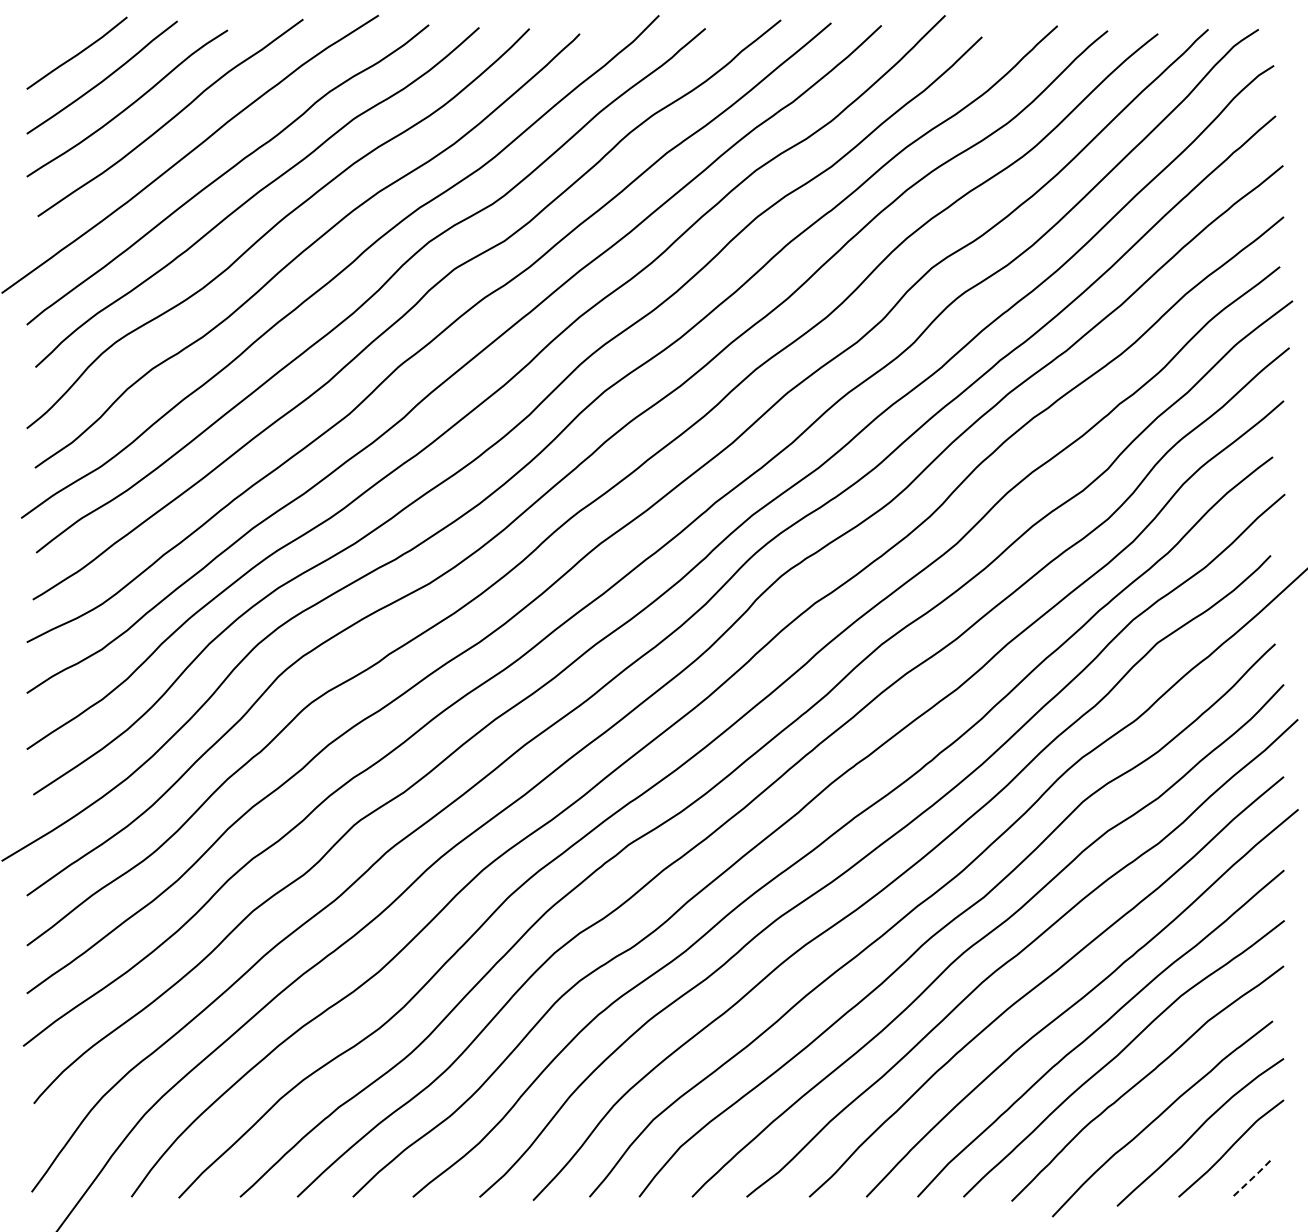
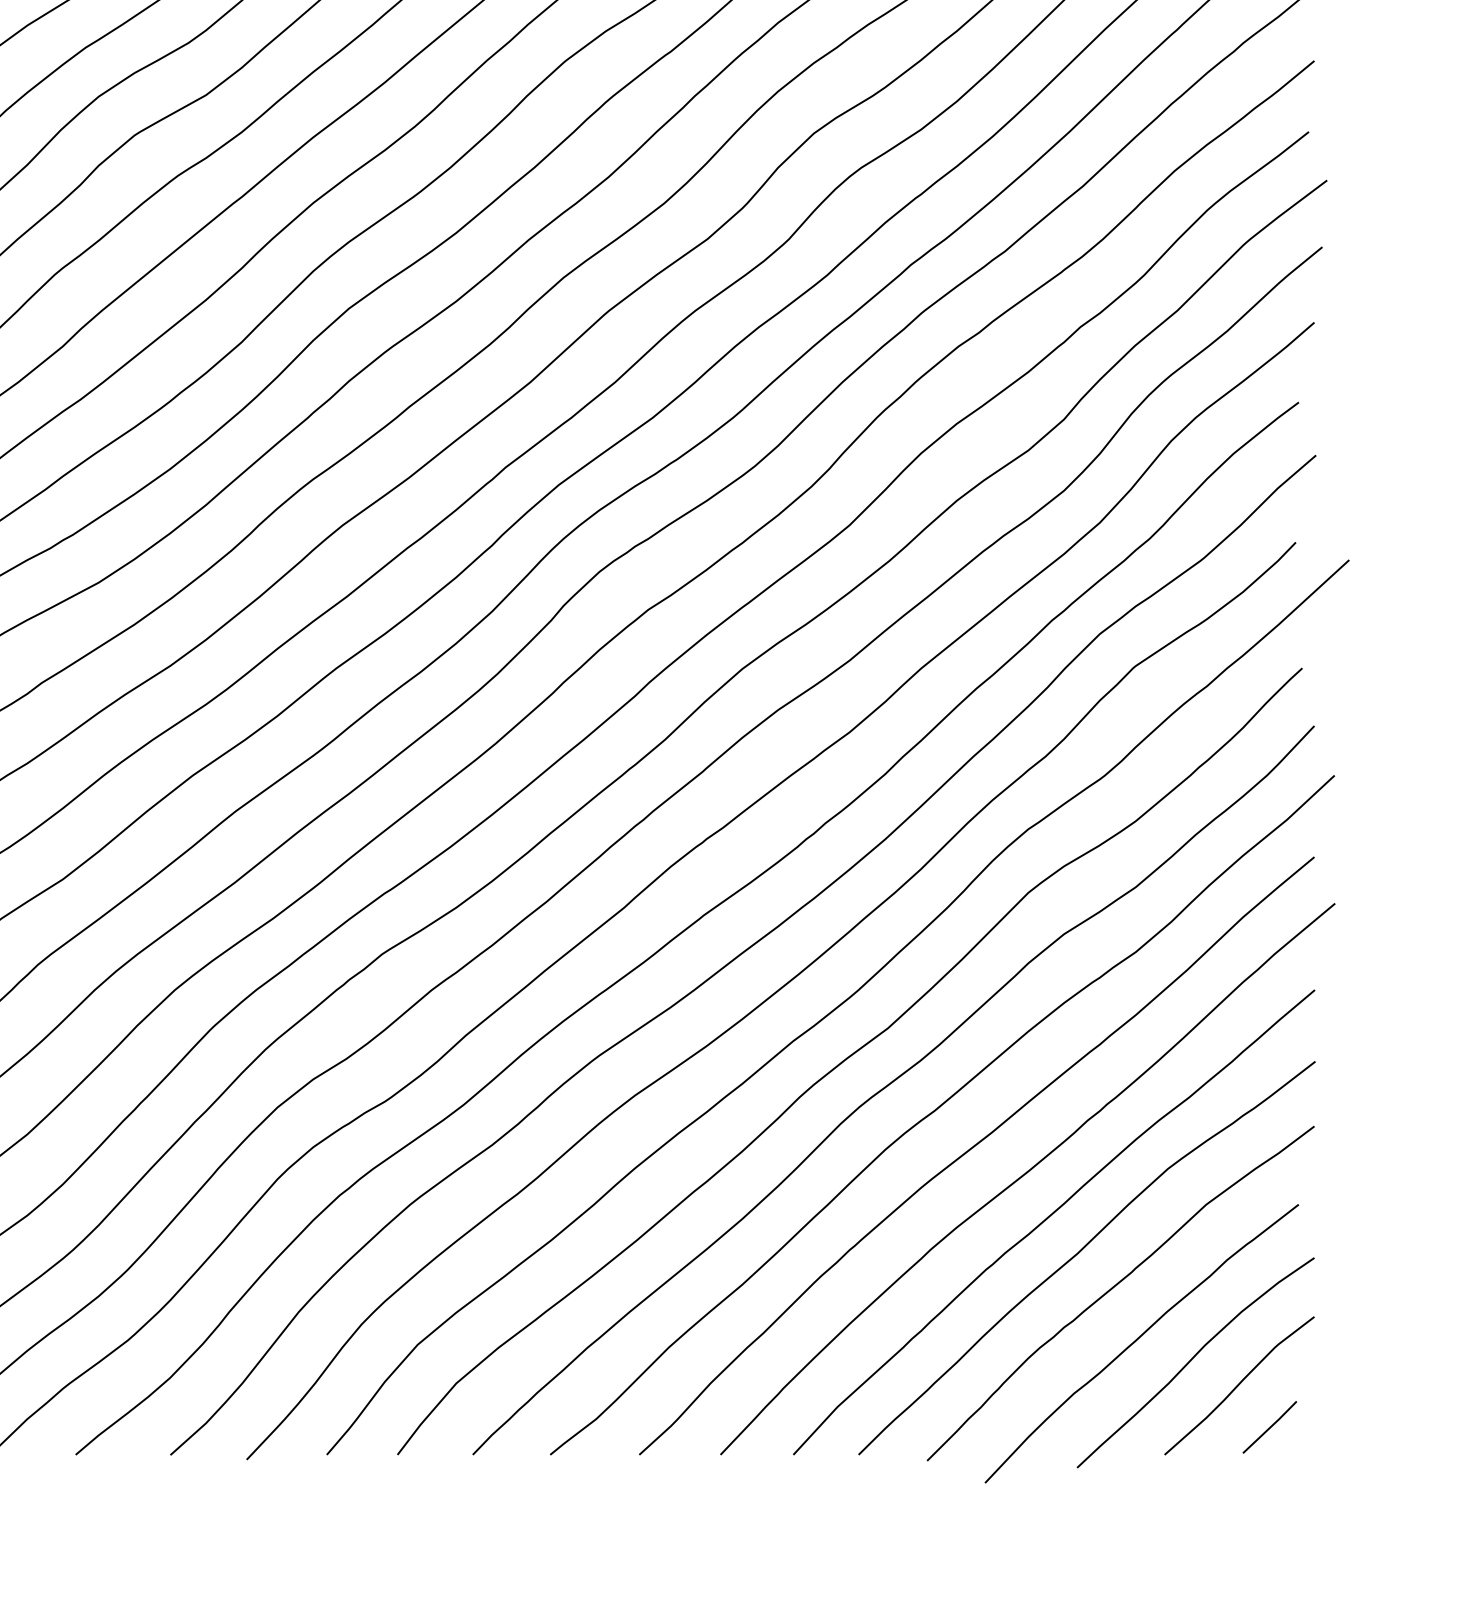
line: (1253, 1177) -> (1271, 1426), dashed -> solid

